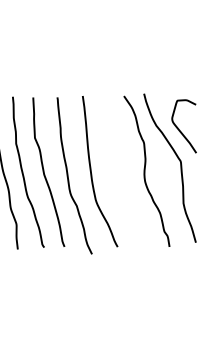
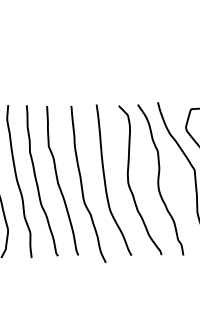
curve: (115, 171) -> (129, 180), added

